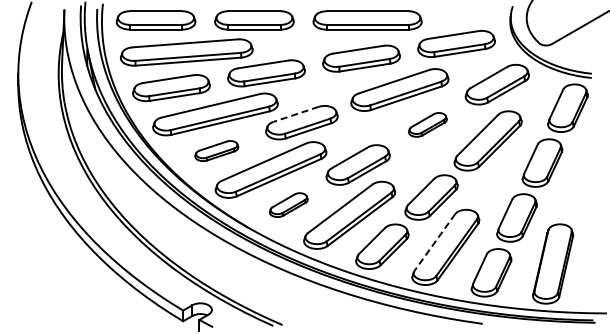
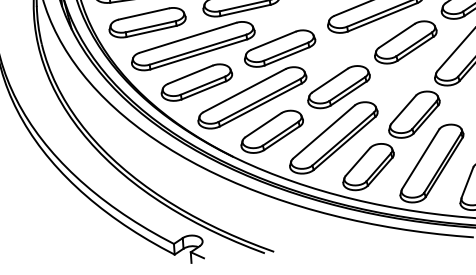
line: (296, 114) -> (274, 40), dashed -> solid
part: (427, 124) -> (405, 42), size x1.67
part: (216, 150) -> (196, 82), size x1.67
part: (288, 204) -> (272, 131), size x1.67
line: (434, 242) -> (420, 159), dashed -> solid

